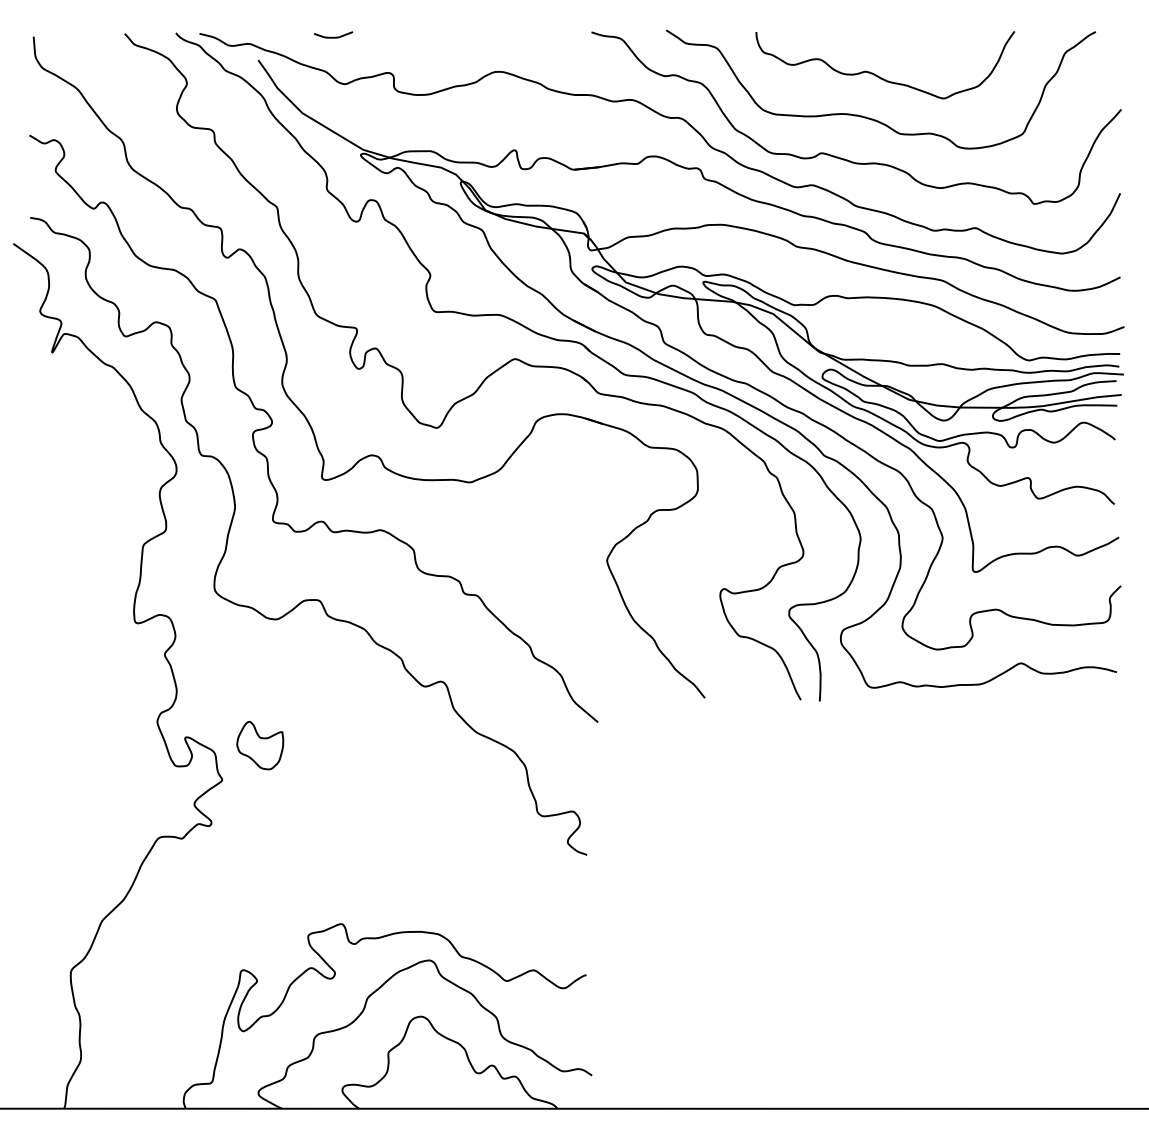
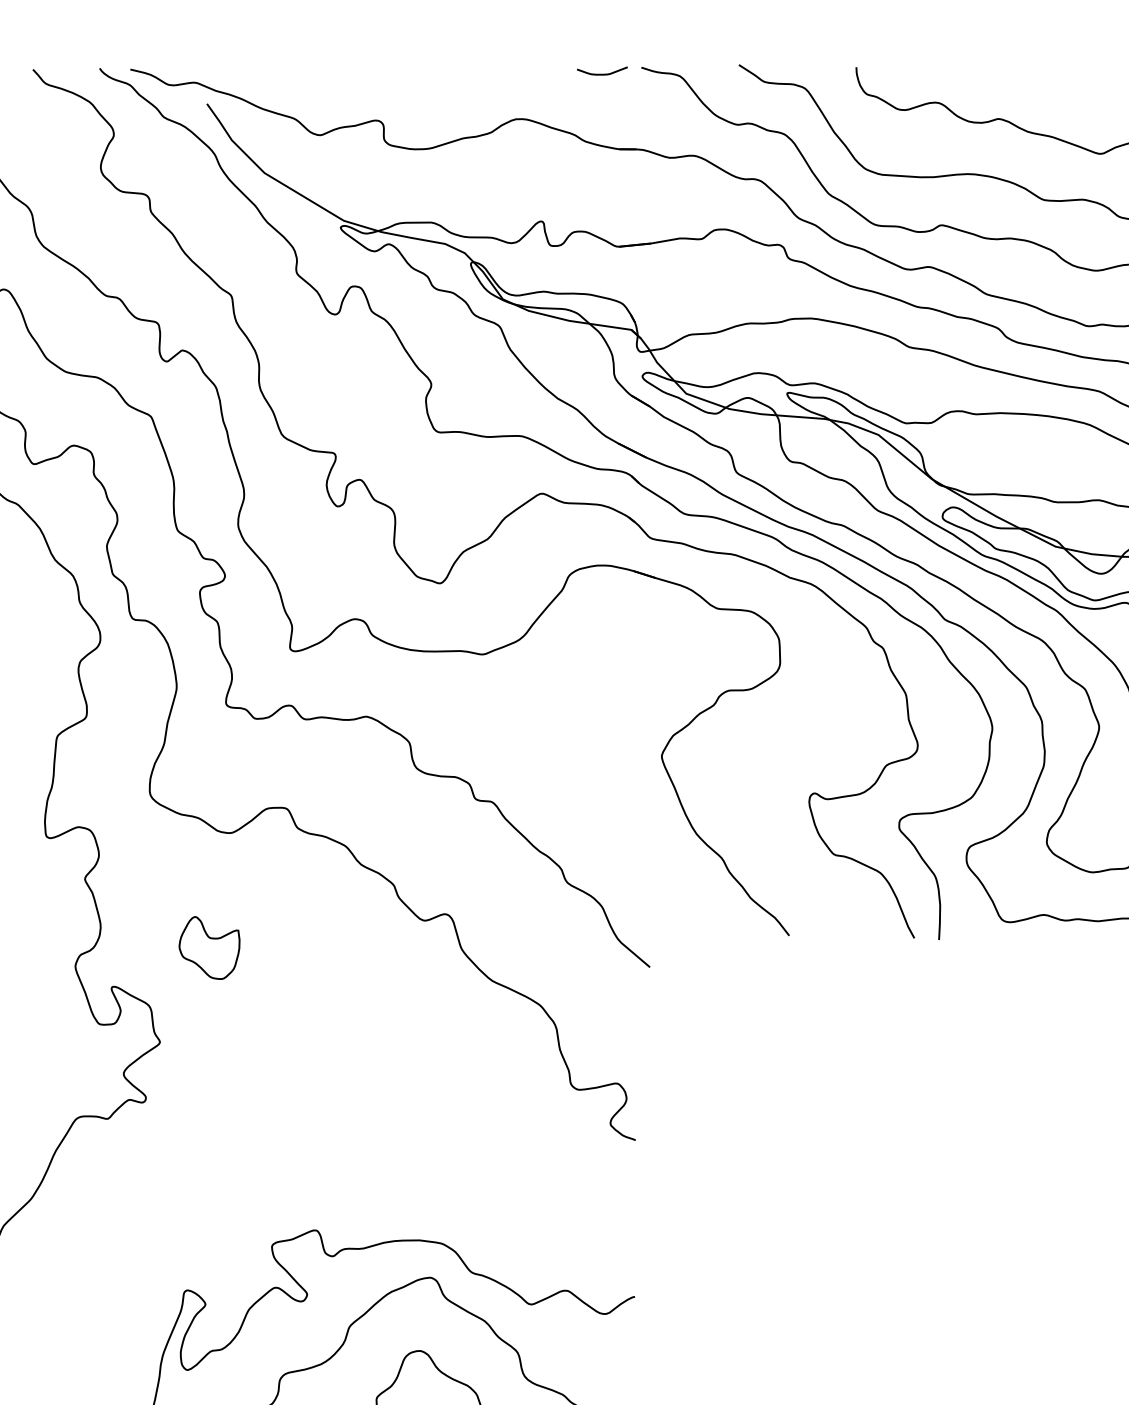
curve: (333, 36) -> (602, 73), moved
part: (260, 745) -> (209, 947), moved

